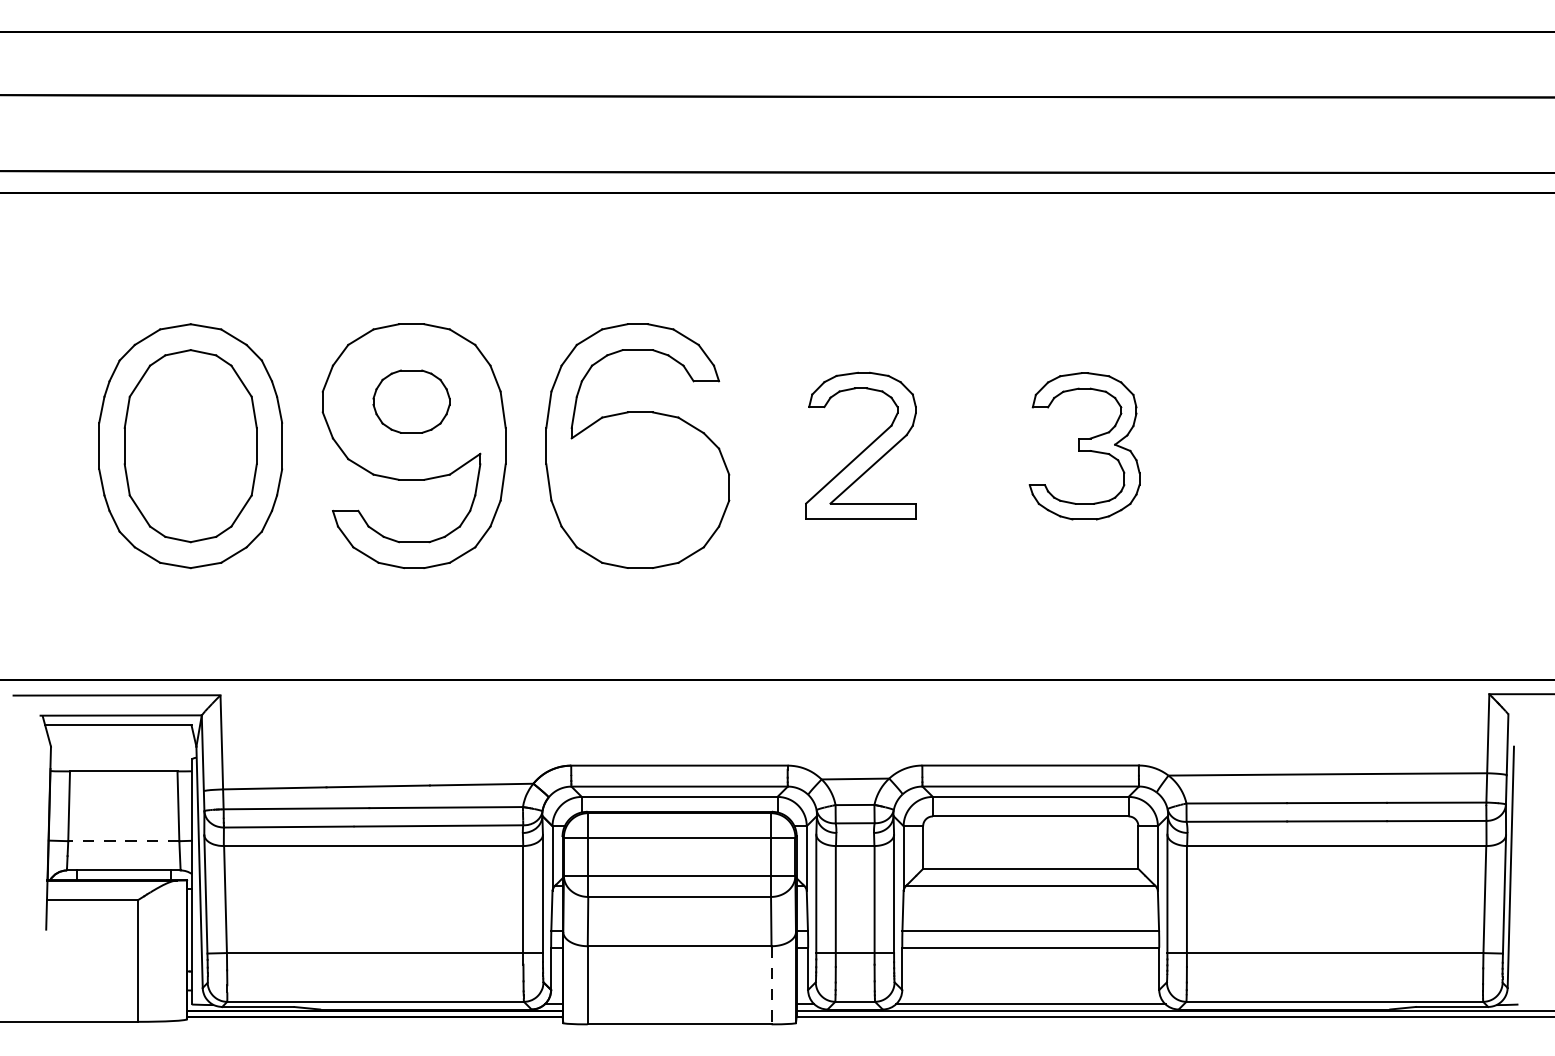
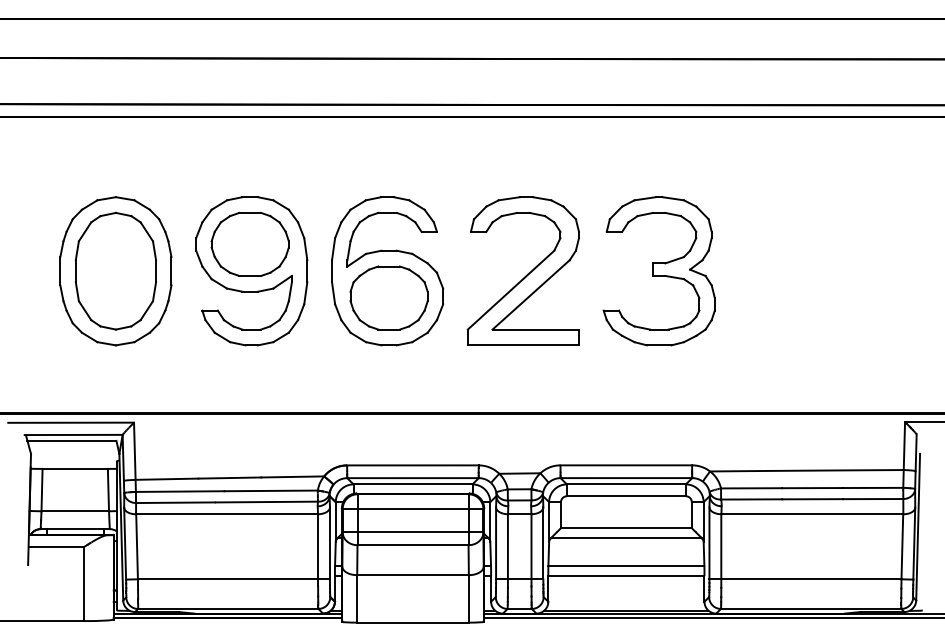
part: (410, 400) -> (249, 243), size x1.67
part: (859, 444) -> (522, 270), size x1.67
part: (1083, 446) -> (658, 271), size x1.67
part: (639, 489) -> (388, 297), added
line: (124, 841) -> (75, 511), dashed -> solid
line: (770, 984) -> (468, 598), dashed -> solid

